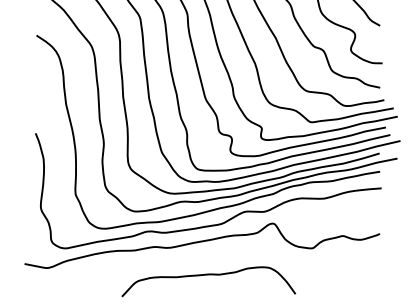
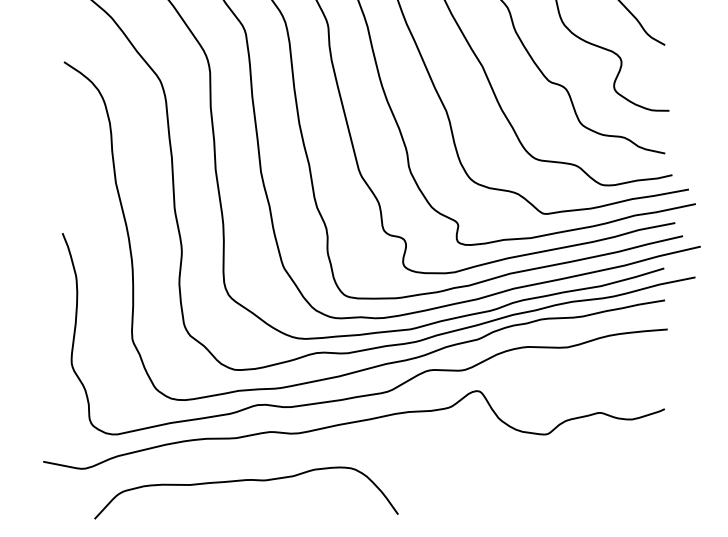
curve: (208, 275) -> (245, 481), moved

